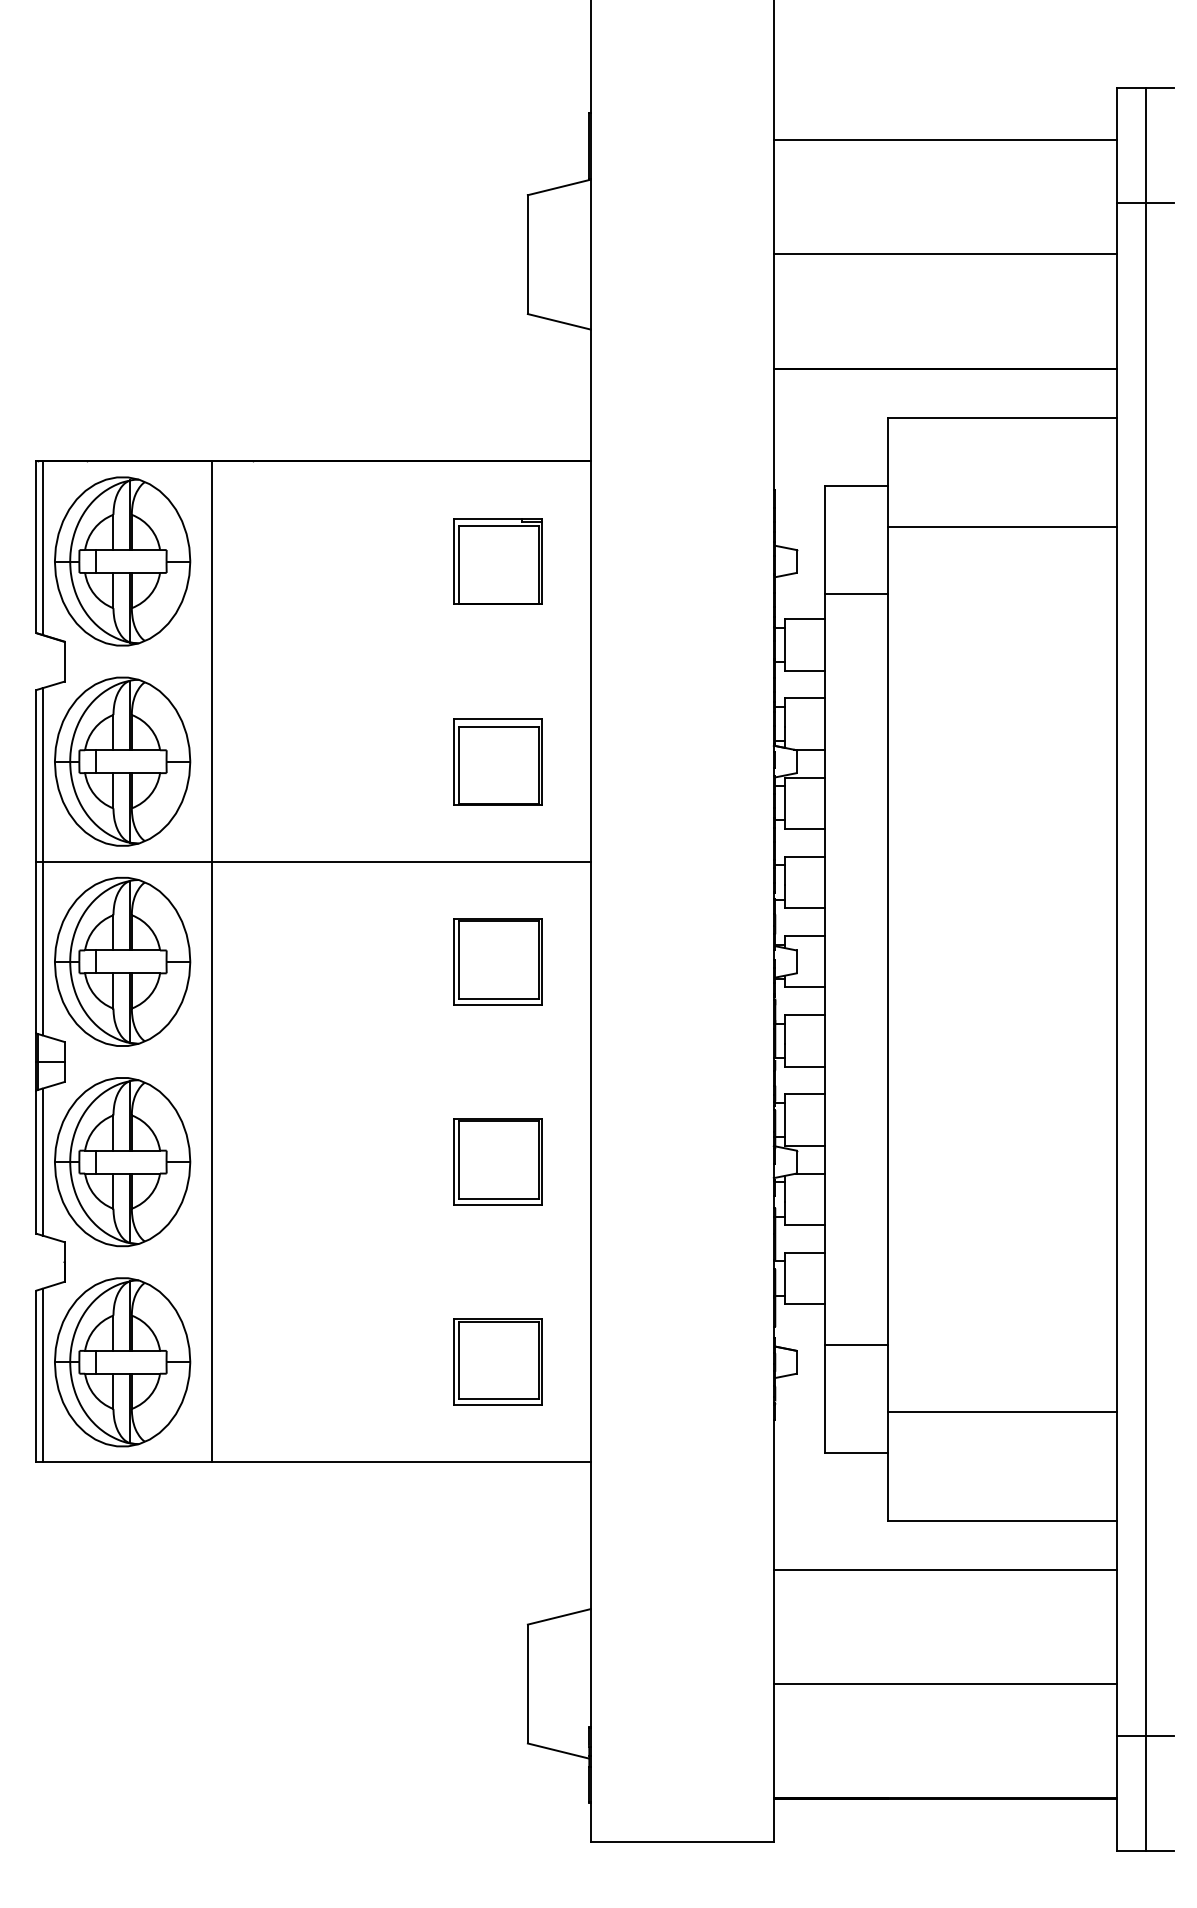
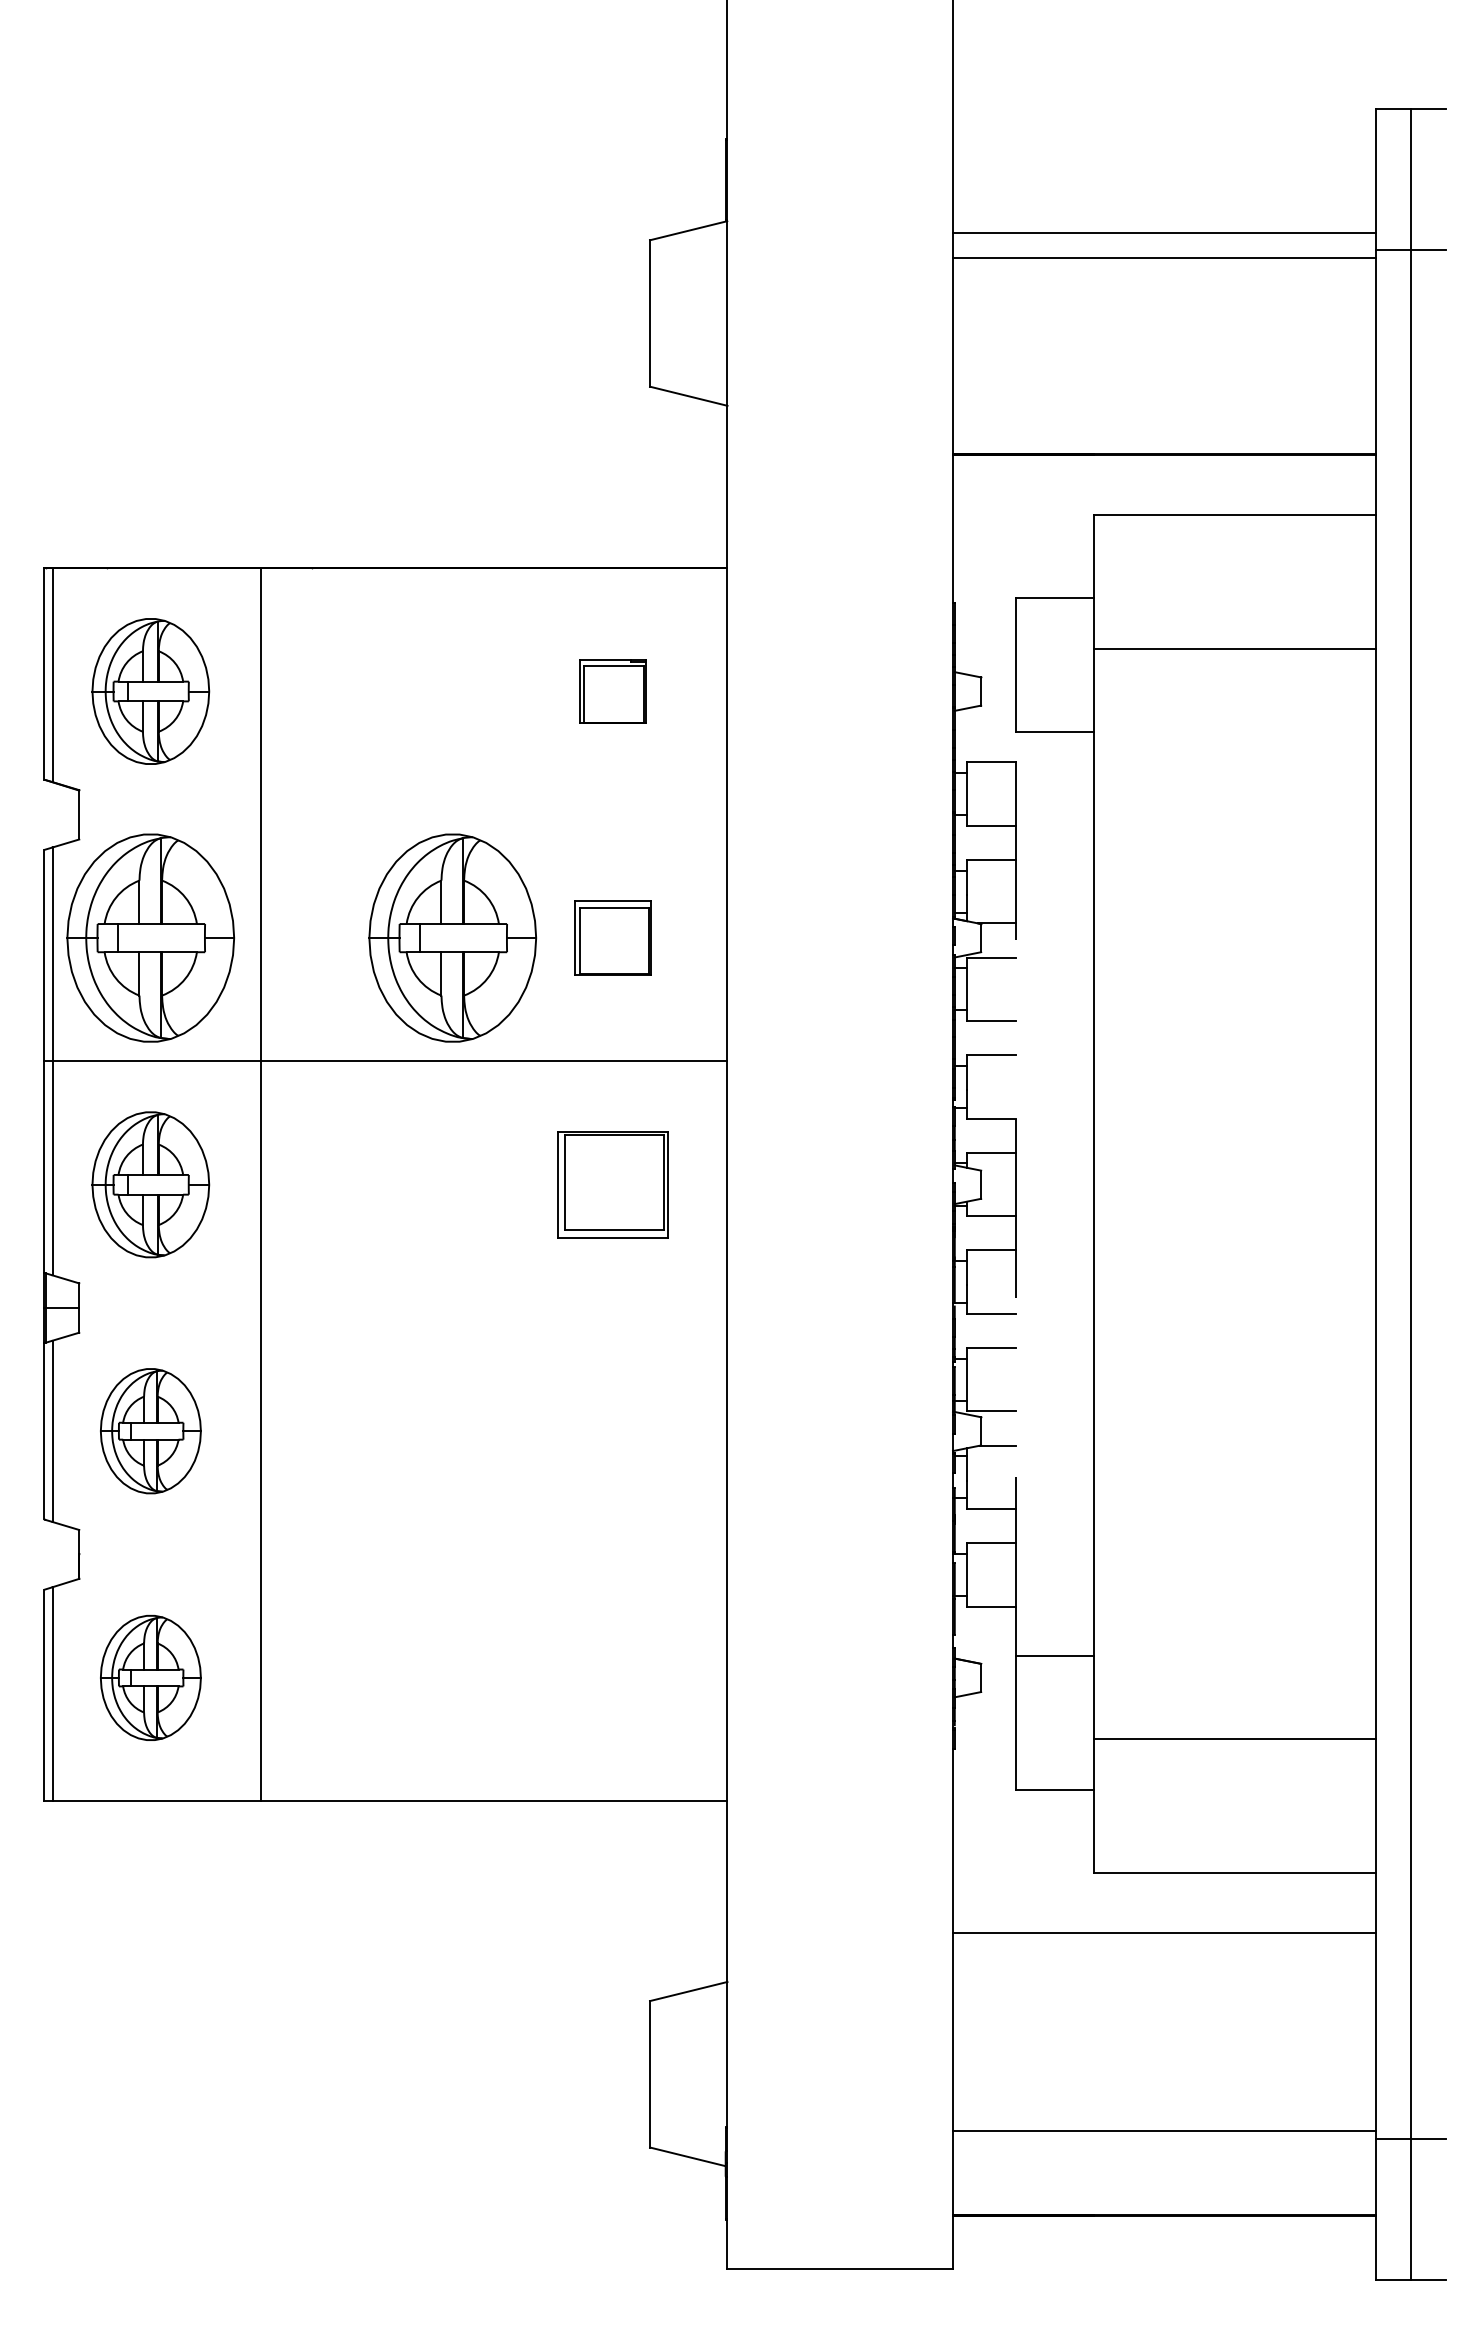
line: (944, 140) -> (1163, 258), moved
line: (944, 254) -> (1163, 233), moved
part: (122, 561) -> (150, 691), size x0.7
part: (497, 561) -> (612, 691), size x0.6
part: (367, 761) -> (452, 937), added
part: (497, 761) -> (612, 937), size x0.7
part: (122, 961) -> (150, 1184), size x0.7
line: (825, 969) -> (1016, 1193), solid -> dashed
part: (122, 1161) -> (150, 1430), size x0.6
part: (497, 1162) -> (612, 1431), removed
part: (122, 1361) -> (150, 1677), size x0.6
part: (497, 1361) -> (612, 1677), removed
line: (944, 1683) -> (1163, 2130), moved

